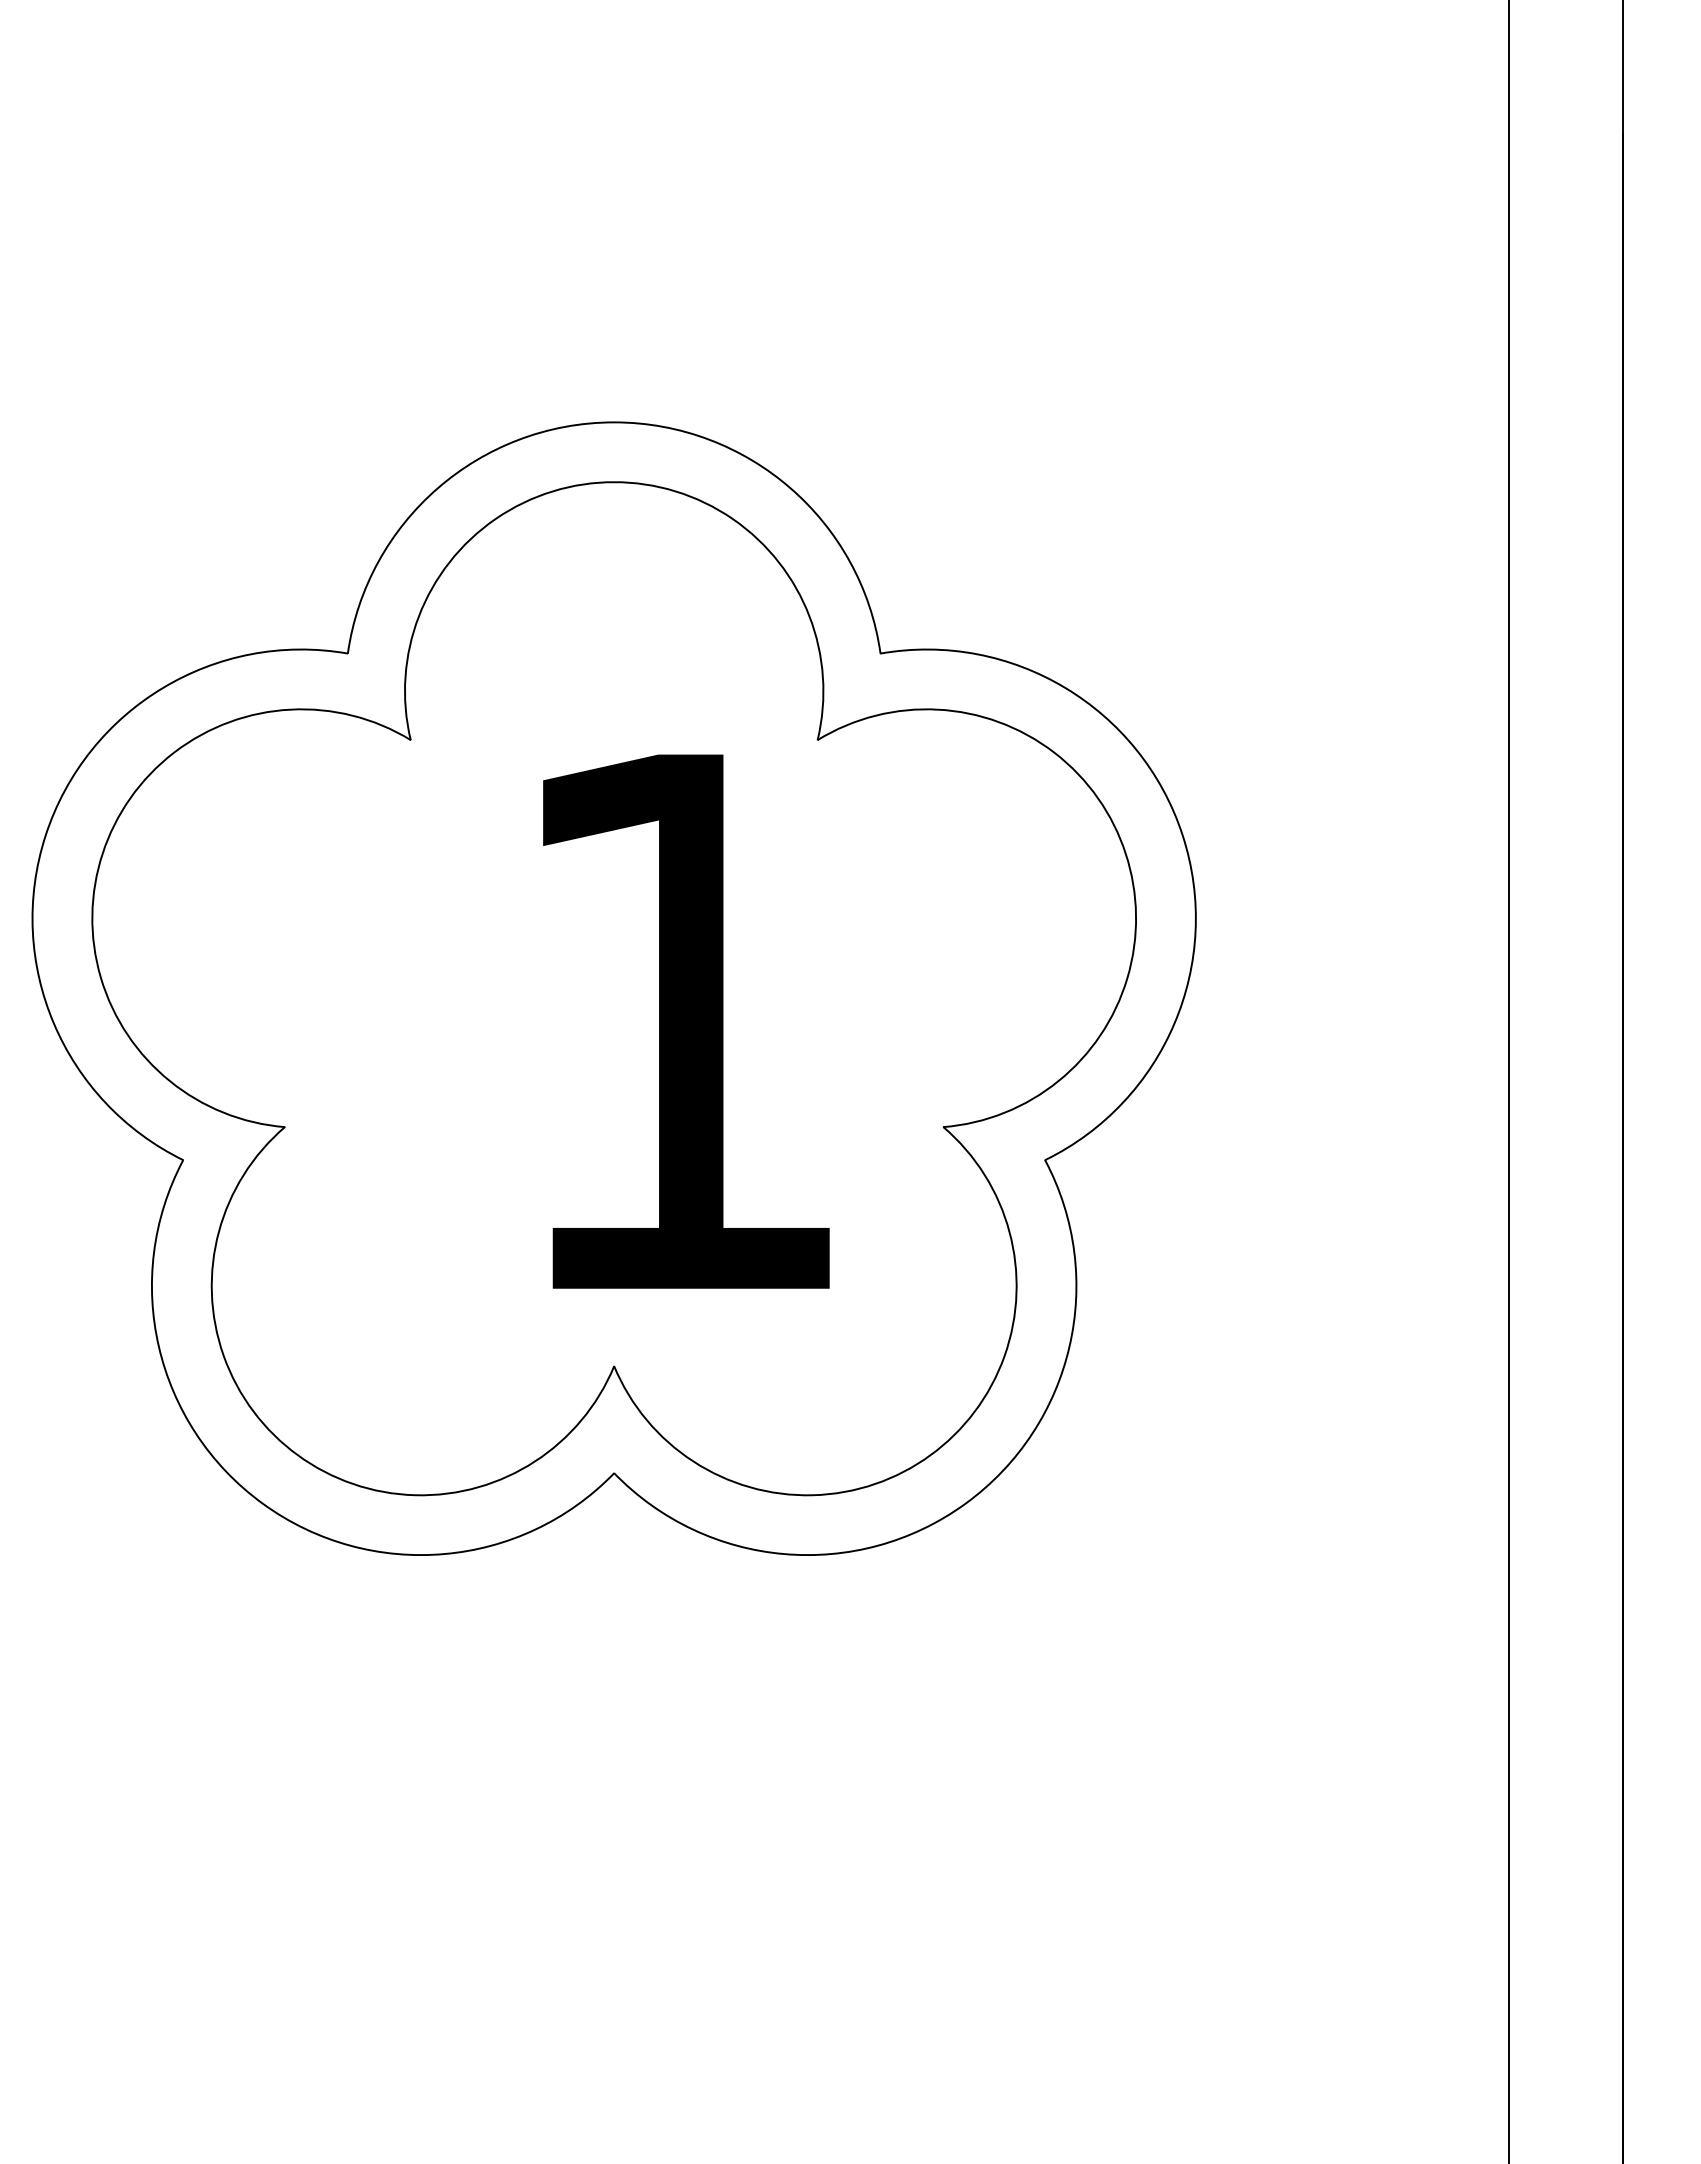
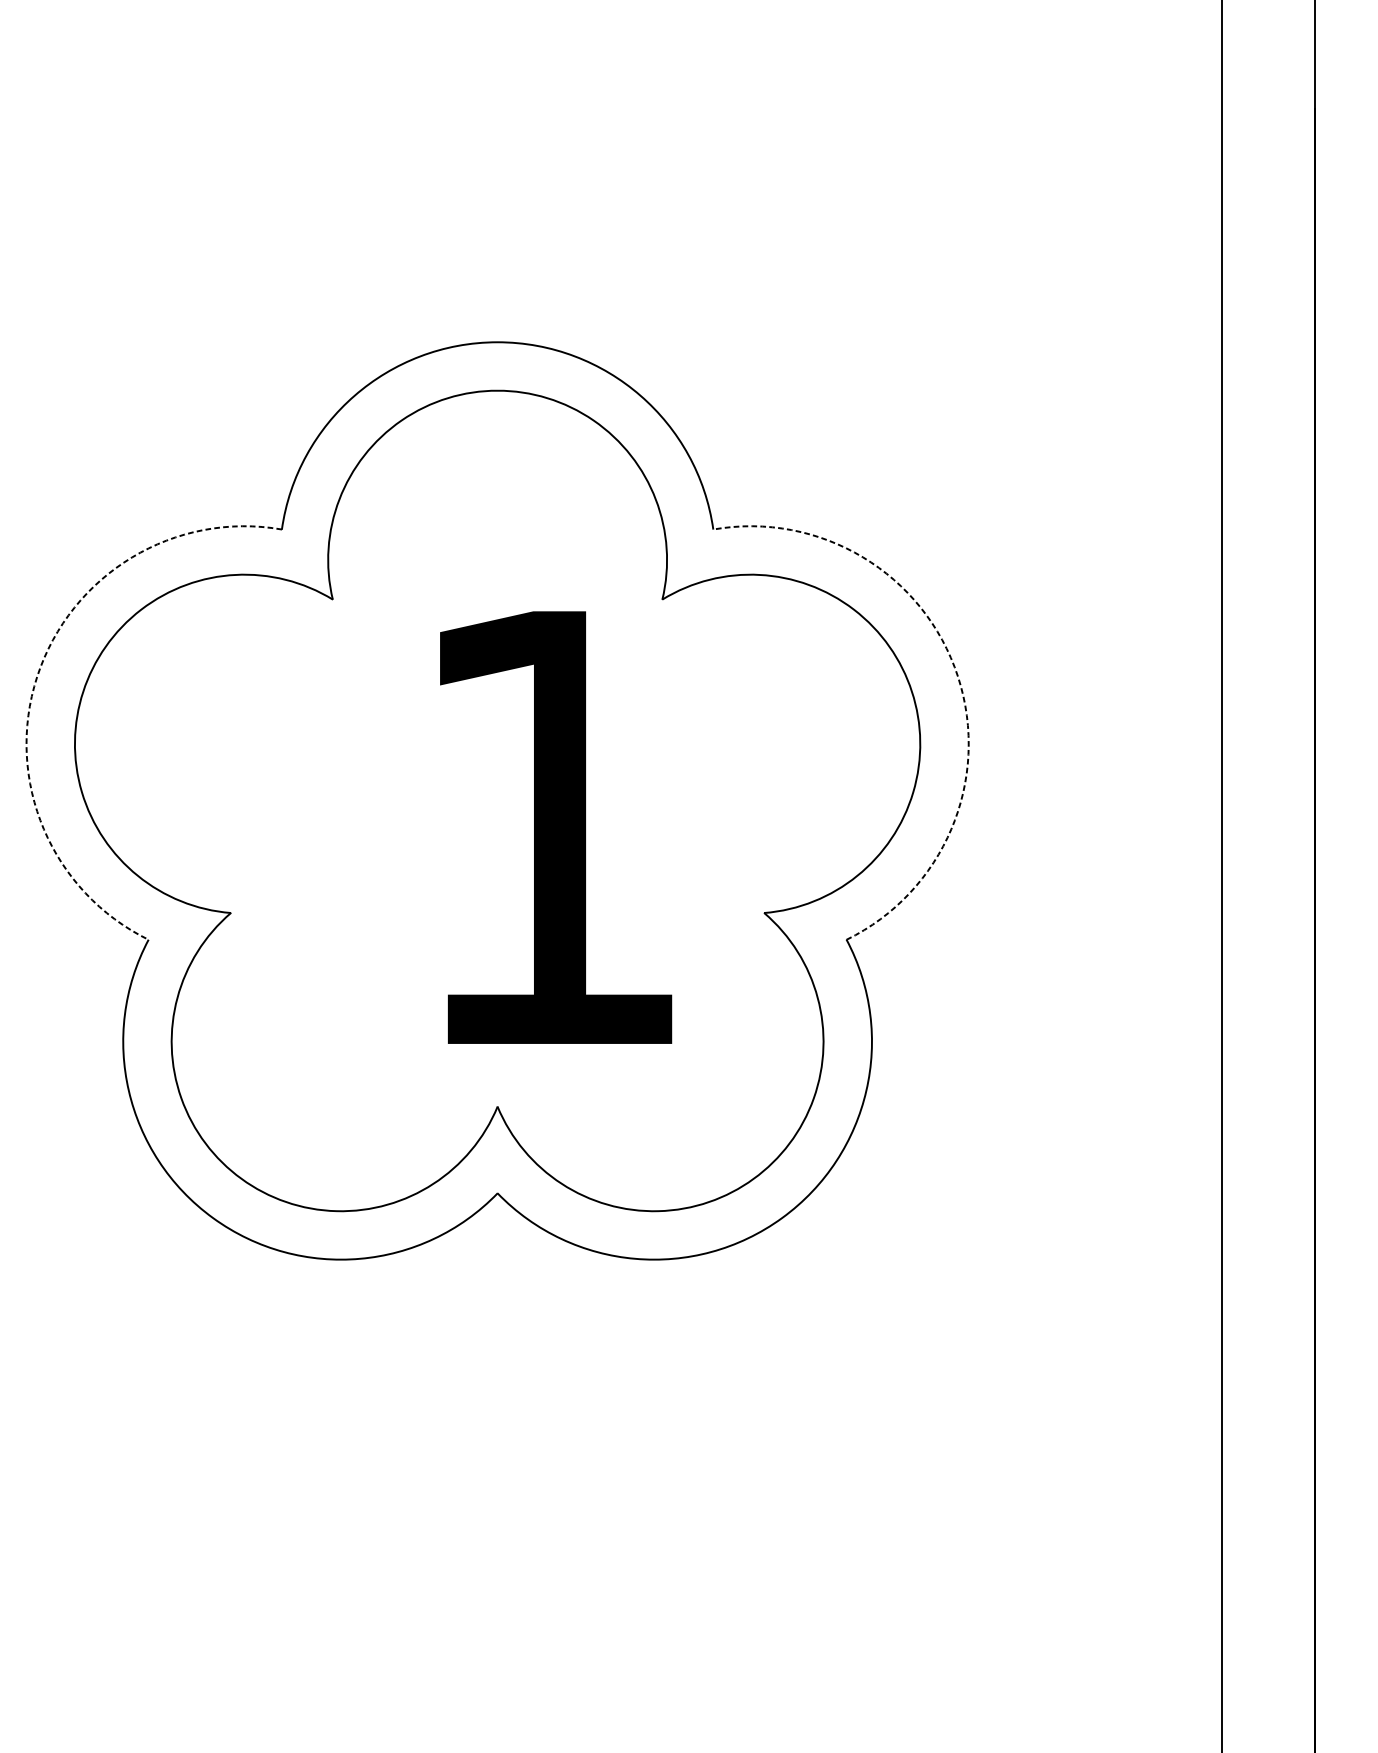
arc: (45, 835) -> (37, 676), solid -> dashed
arc: (1182, 835) -> (957, 676), solid -> dashed

